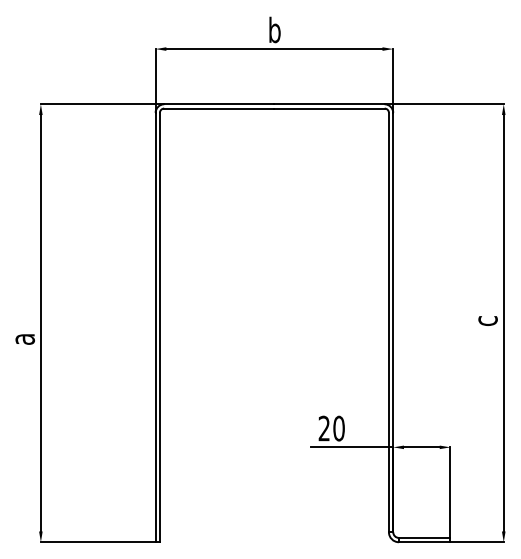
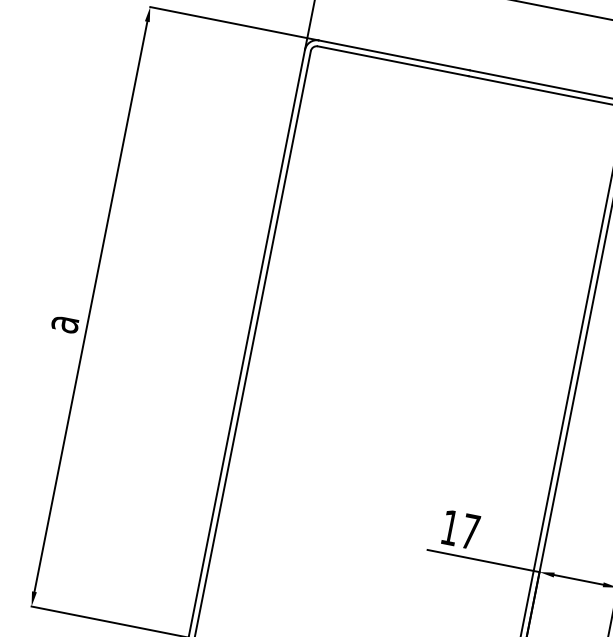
text: (331, 428) -> (460, 529), 20 -> 17

